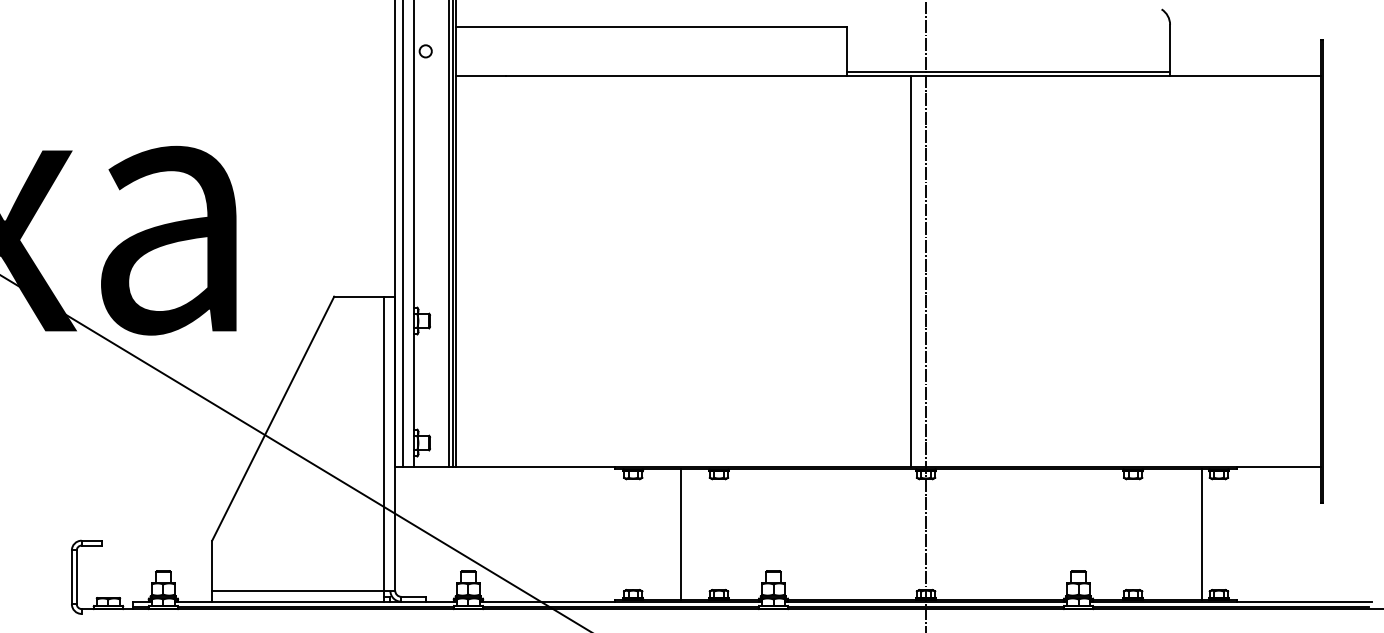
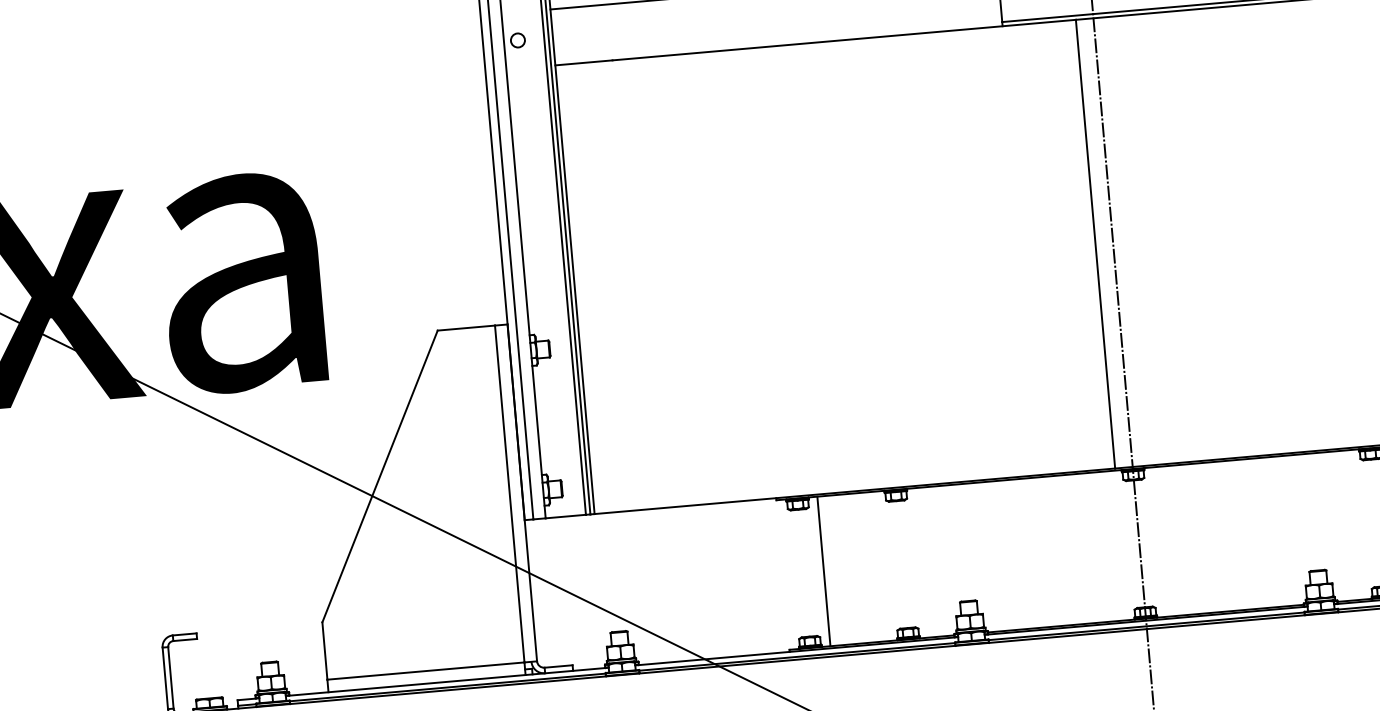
line: (680, 534) -> (823, 571), moved

